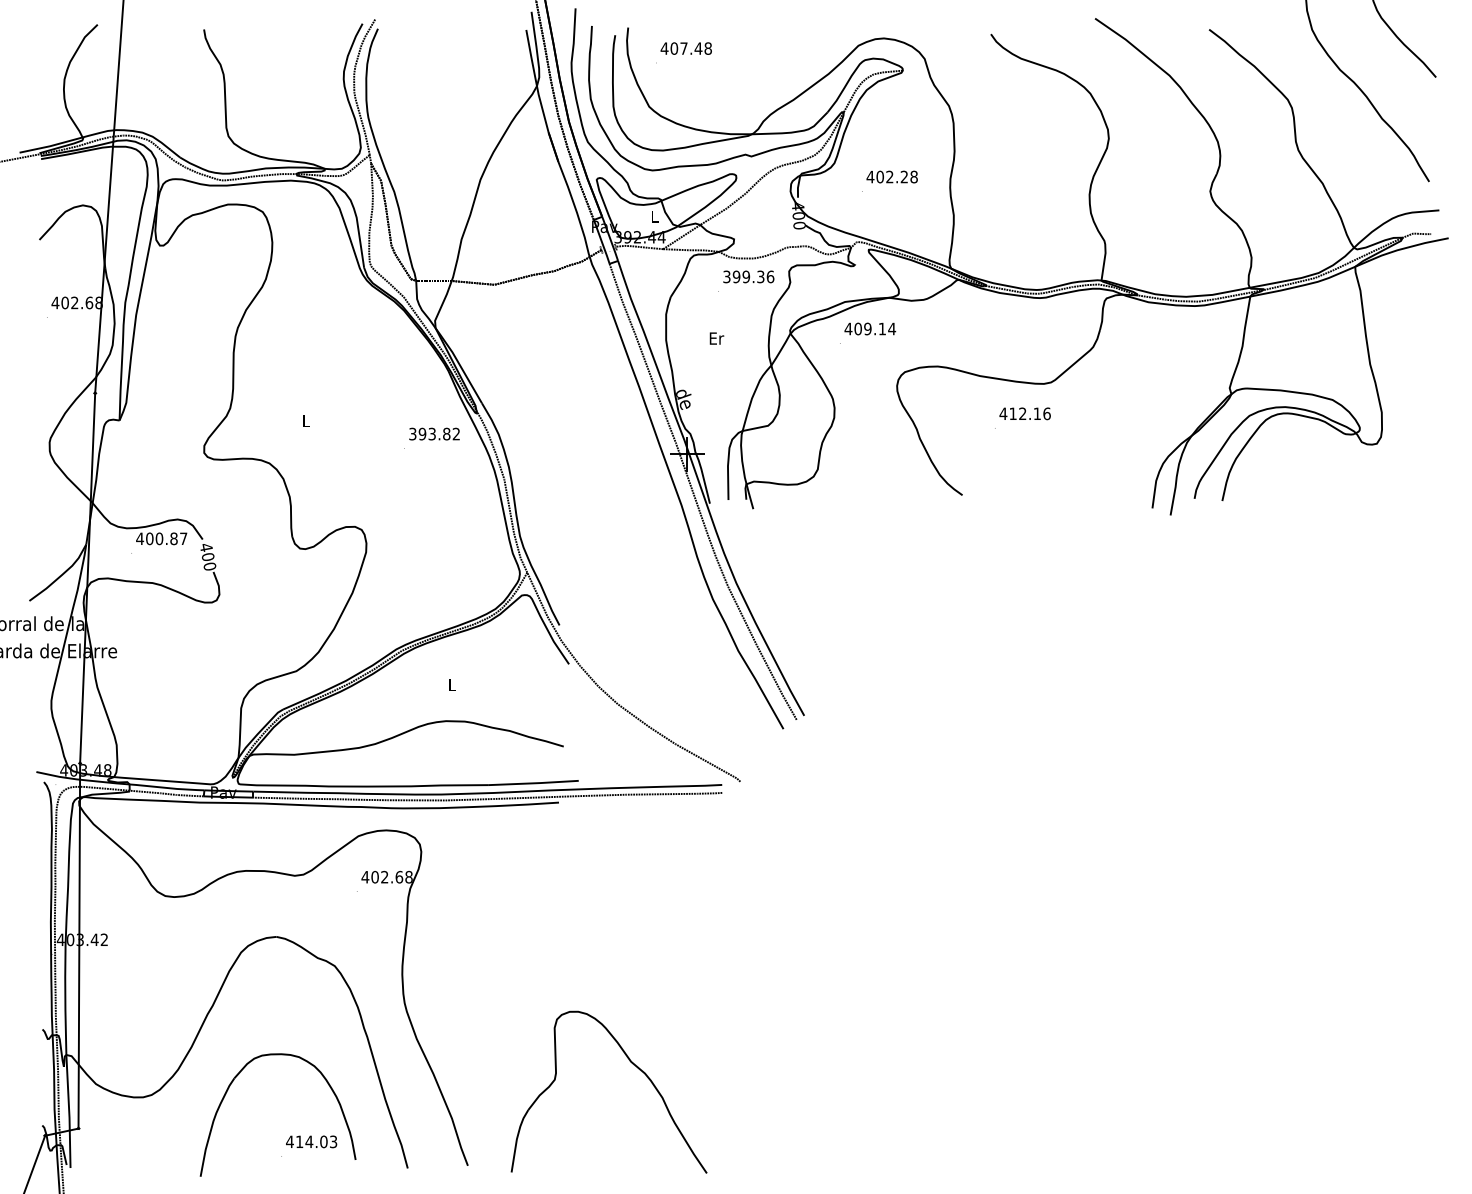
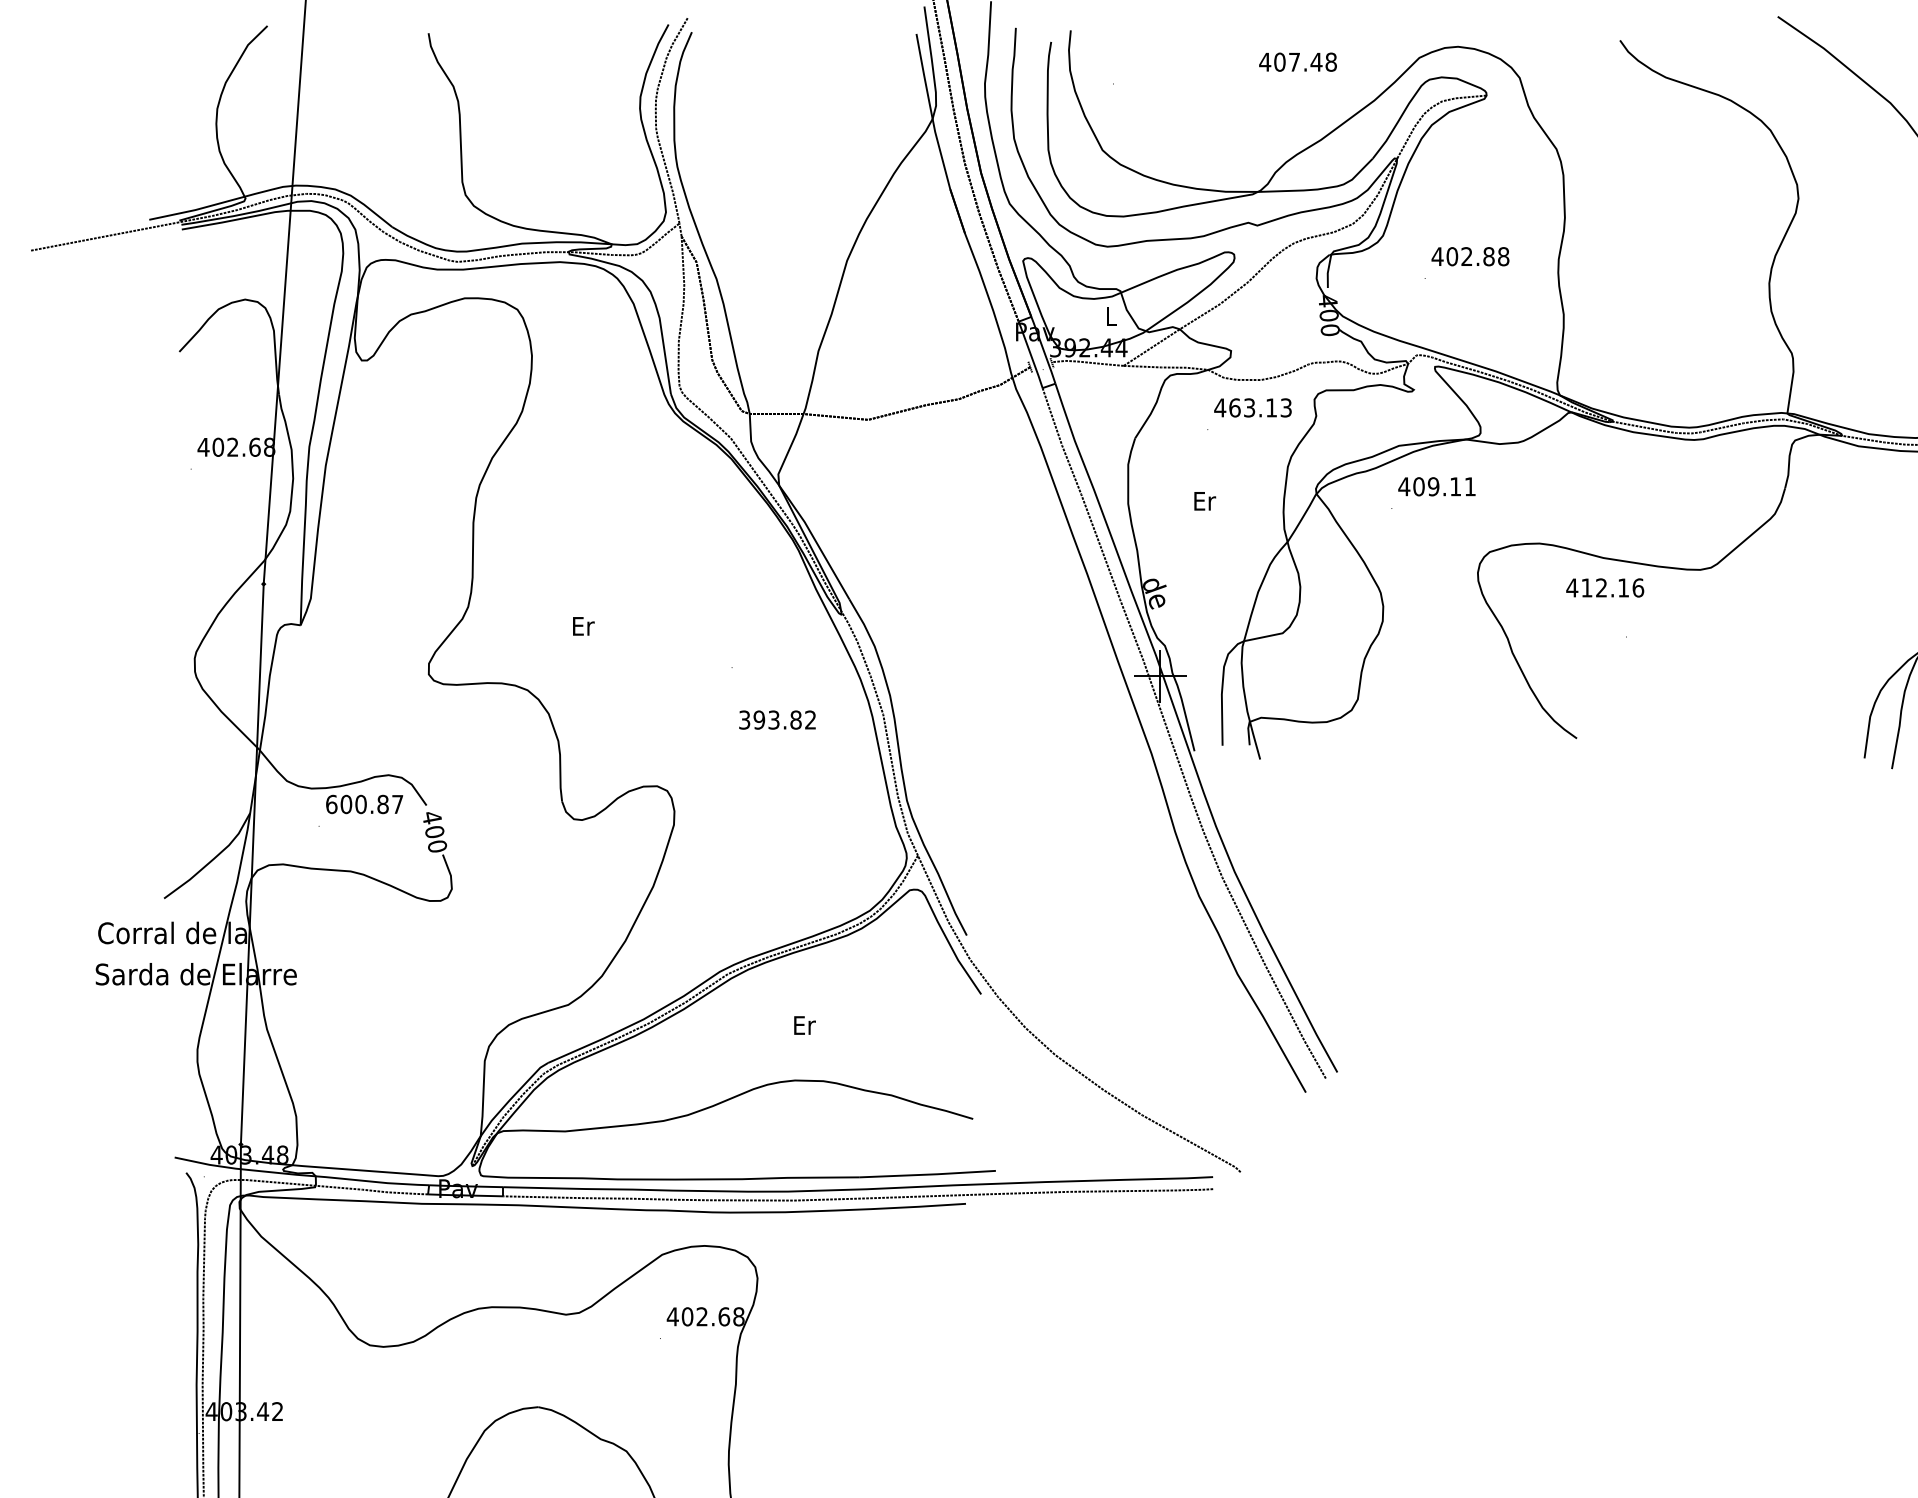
text: (685, 48) -> (1296, 62), moved
text: (904, 176) -> (1489, 255), 402.28 -> 402.88
text: (748, 276) -> (1252, 407), 399.36 -> 463.13
text: (892, 328) -> (1470, 485), 409.14 -> 409.11
text: (1024, 413) -> (1604, 587), moved
text: (306, 421) -> (583, 626), L -> Er
text: (434, 433) -> (777, 719), moved
text: (140, 538) -> (332, 803), 400.87 -> 600.87
text: (452, 684) -> (804, 1025), L -> Er

